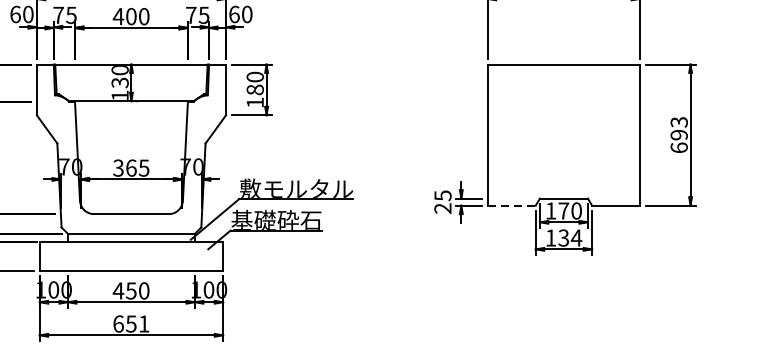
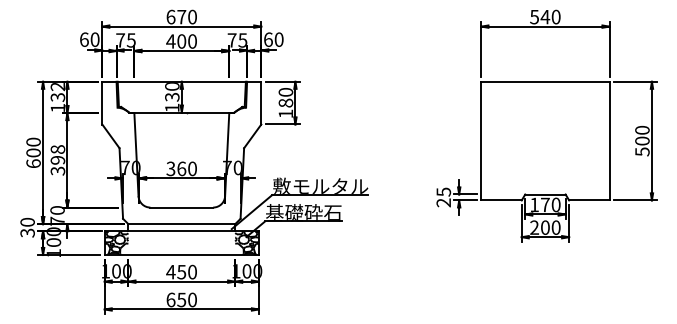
text: (679, 134) -> (642, 140), 693 -> 500
text: (144, 167) -> (192, 168), 365 -> 360
line: (512, 205) -> (502, 200), dashed -> solid
text: (563, 237) -> (545, 227), 134 -> 200
hatch: (53, 256) -> (116, 243), added
hatch: (208, 256) -> (246, 243), added
text: (144, 323) -> (192, 299), 651 -> 650

